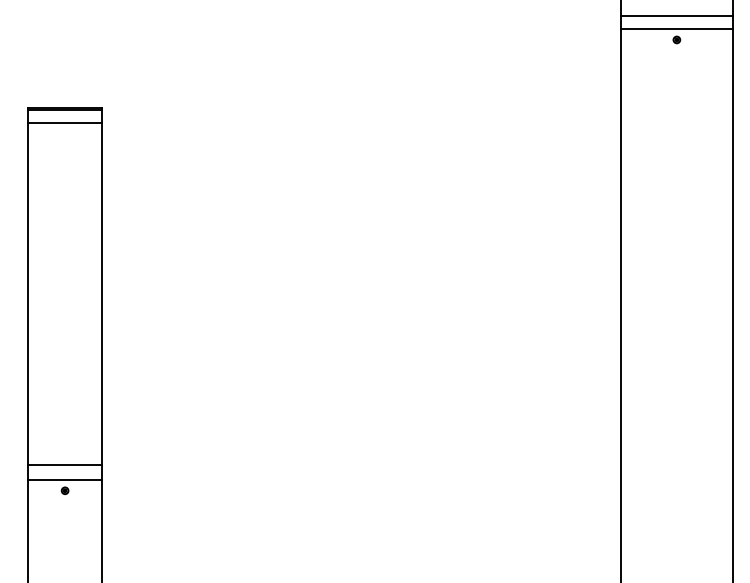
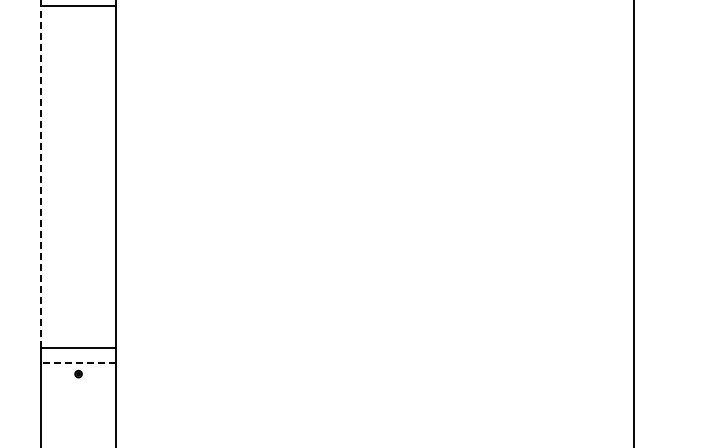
line: (27, 293) -> (40, 176), solid -> dashed
line: (64, 479) -> (77, 362), solid -> dashed

